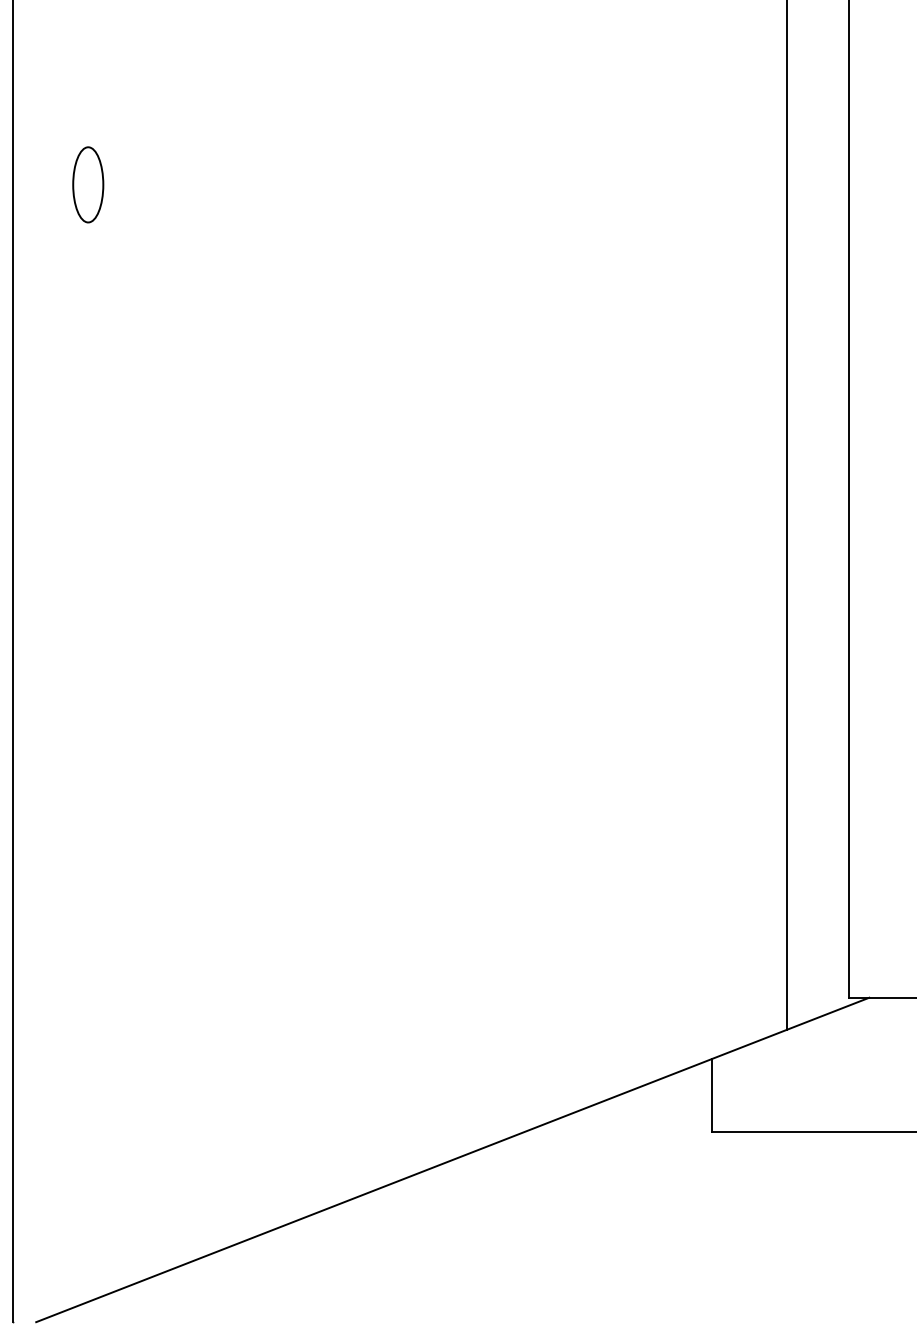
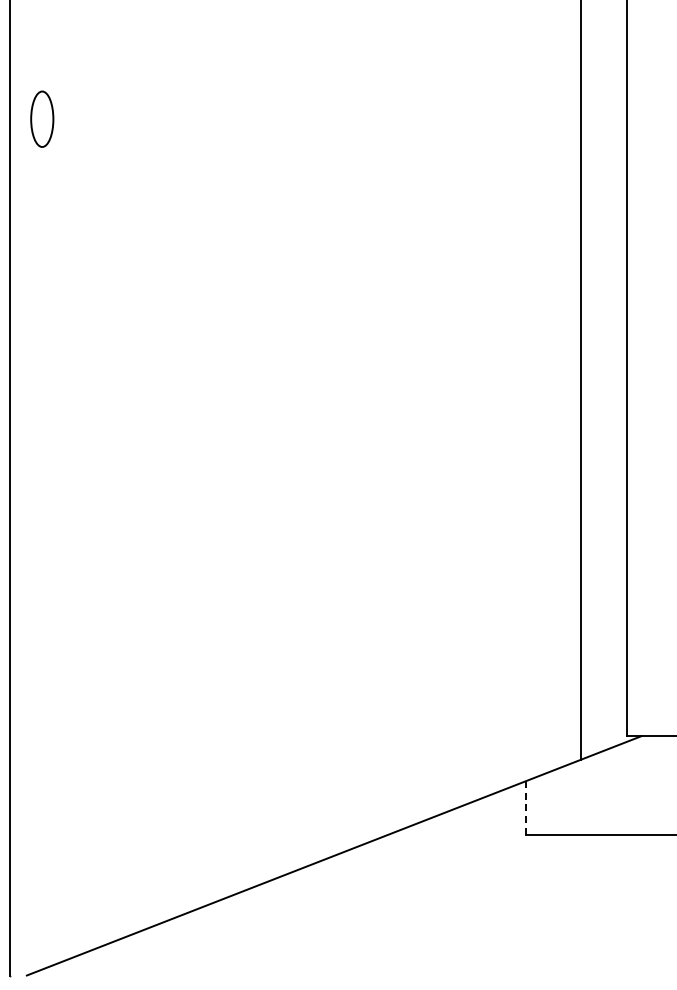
part: (88, 183) -> (42, 118), moved
line: (711, 1095) -> (525, 808), solid -> dashed

